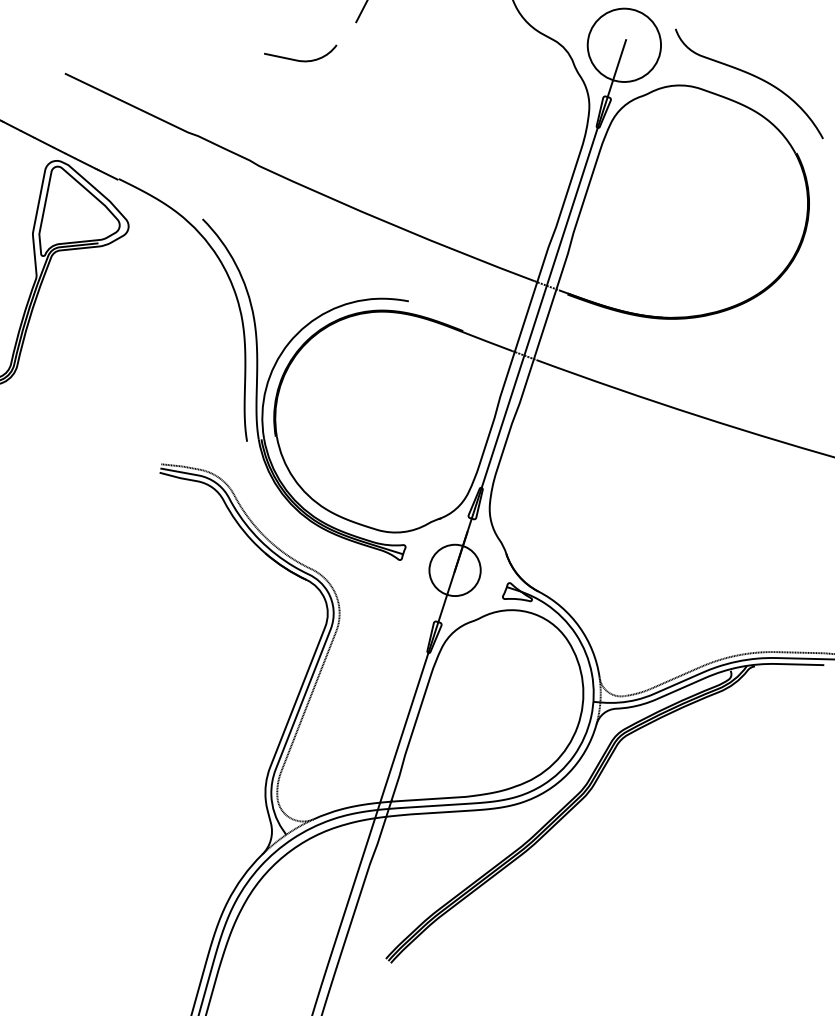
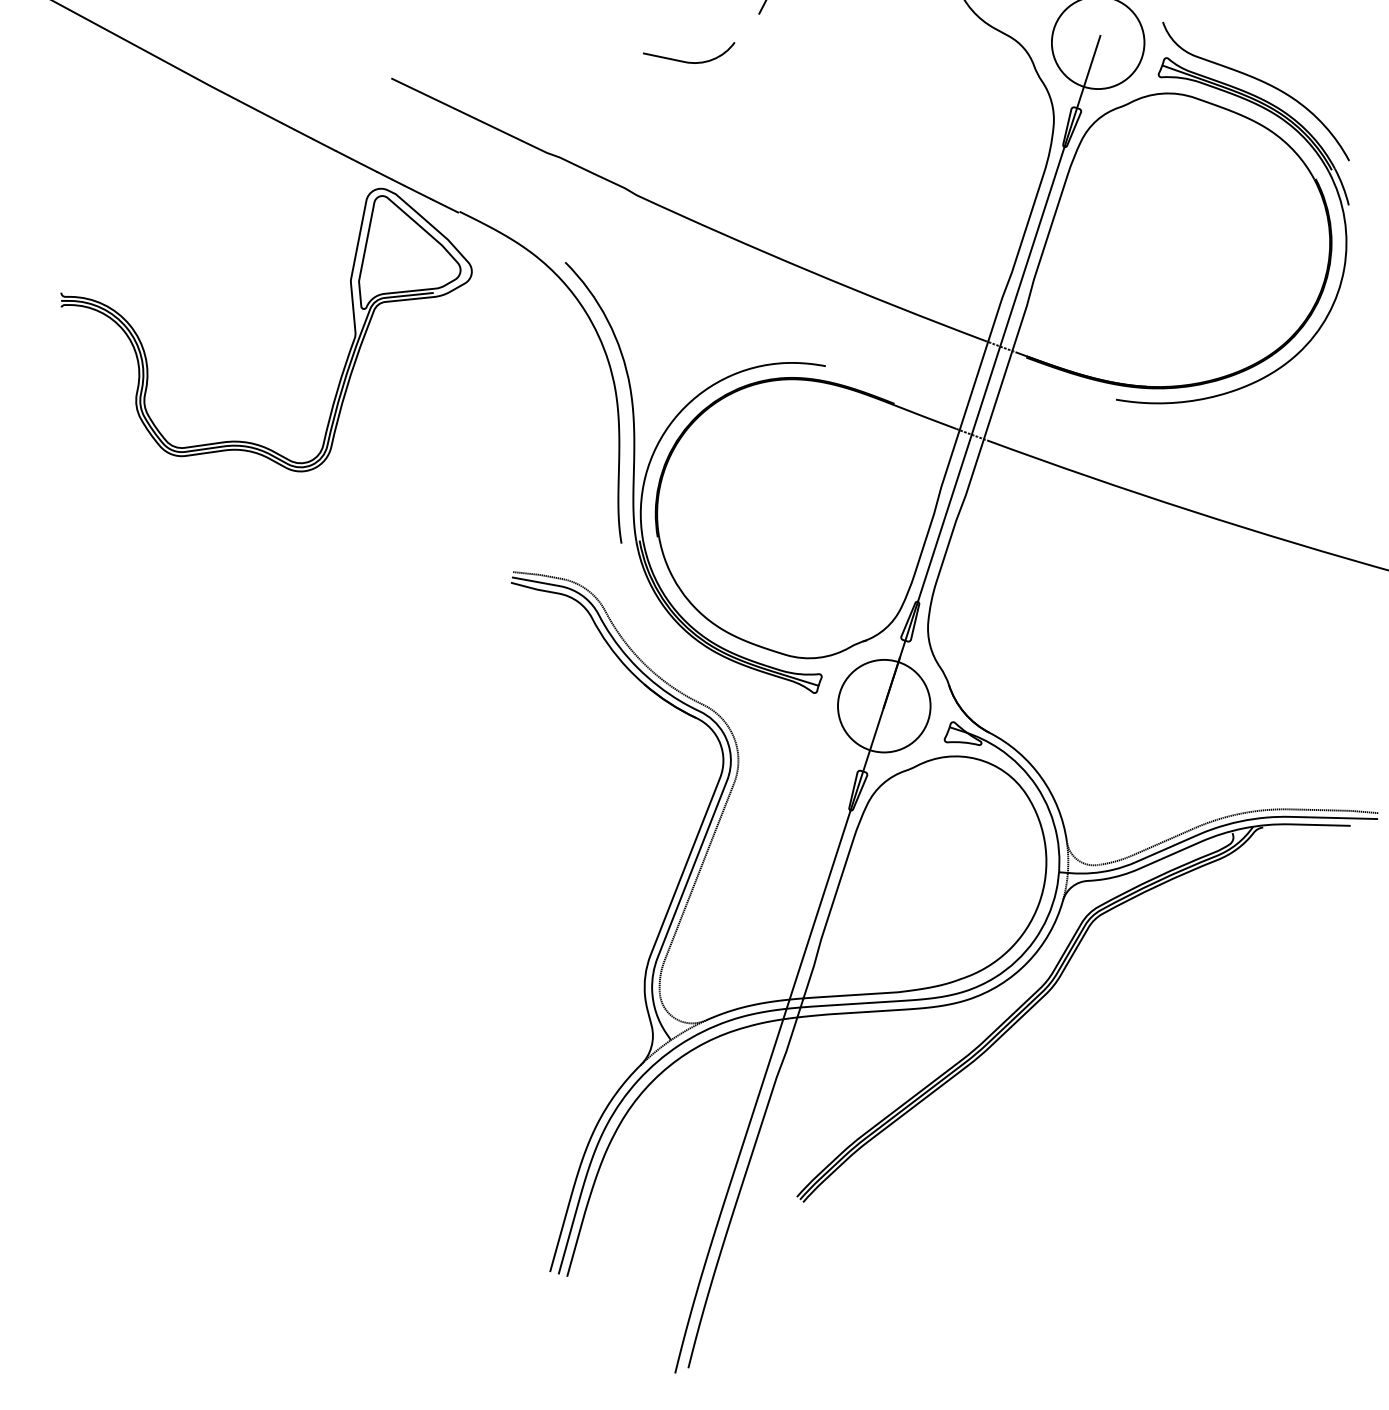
part: (813, 166) -> (1337, 195), added
circle: (454, 569) -> (883, 705), size x1.43

